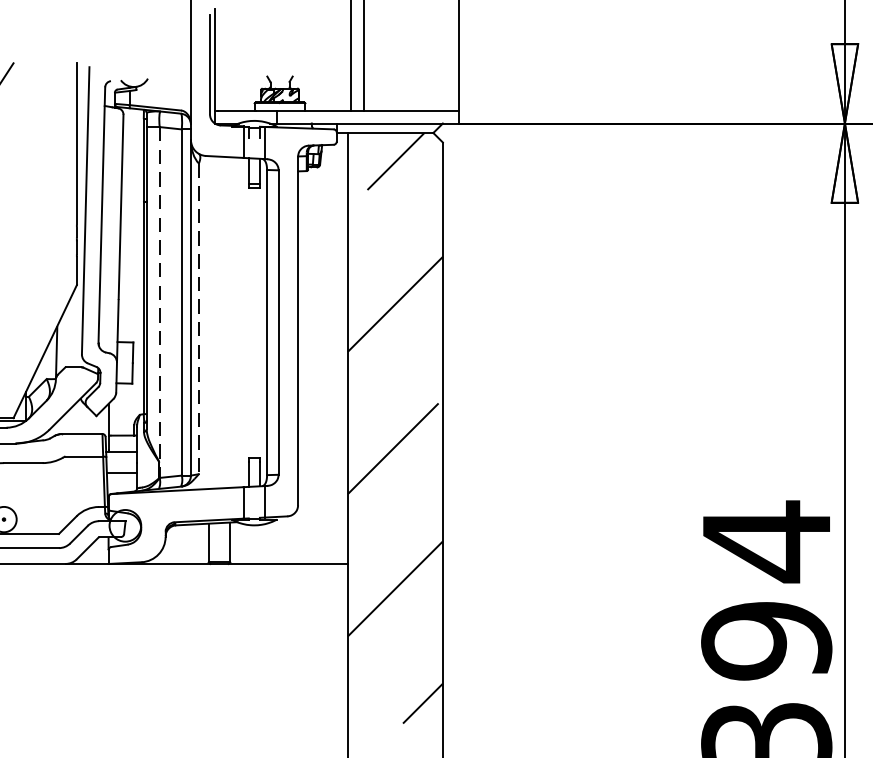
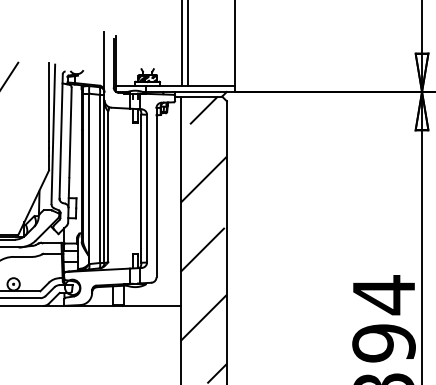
line: (160, 303) -> (89, 179), dashed -> solid
line: (199, 320) -> (108, 187), dashed -> solid

